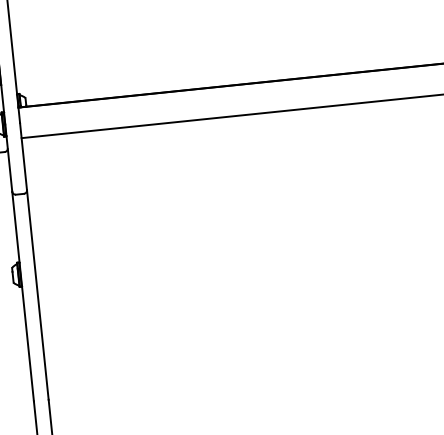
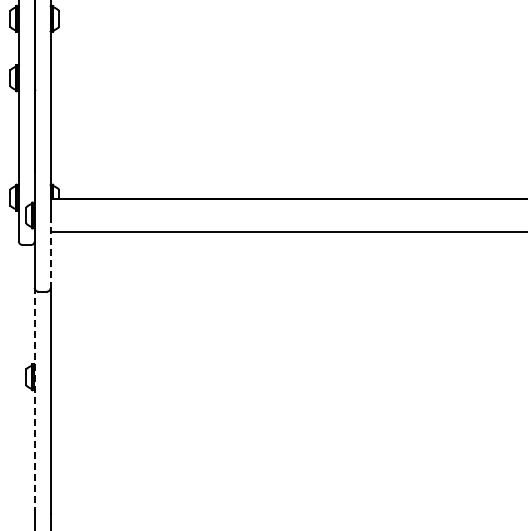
line: (23, 157) -> (50, 252), solid -> dashed
line: (22, 296) -> (34, 400), solid -> dashed

